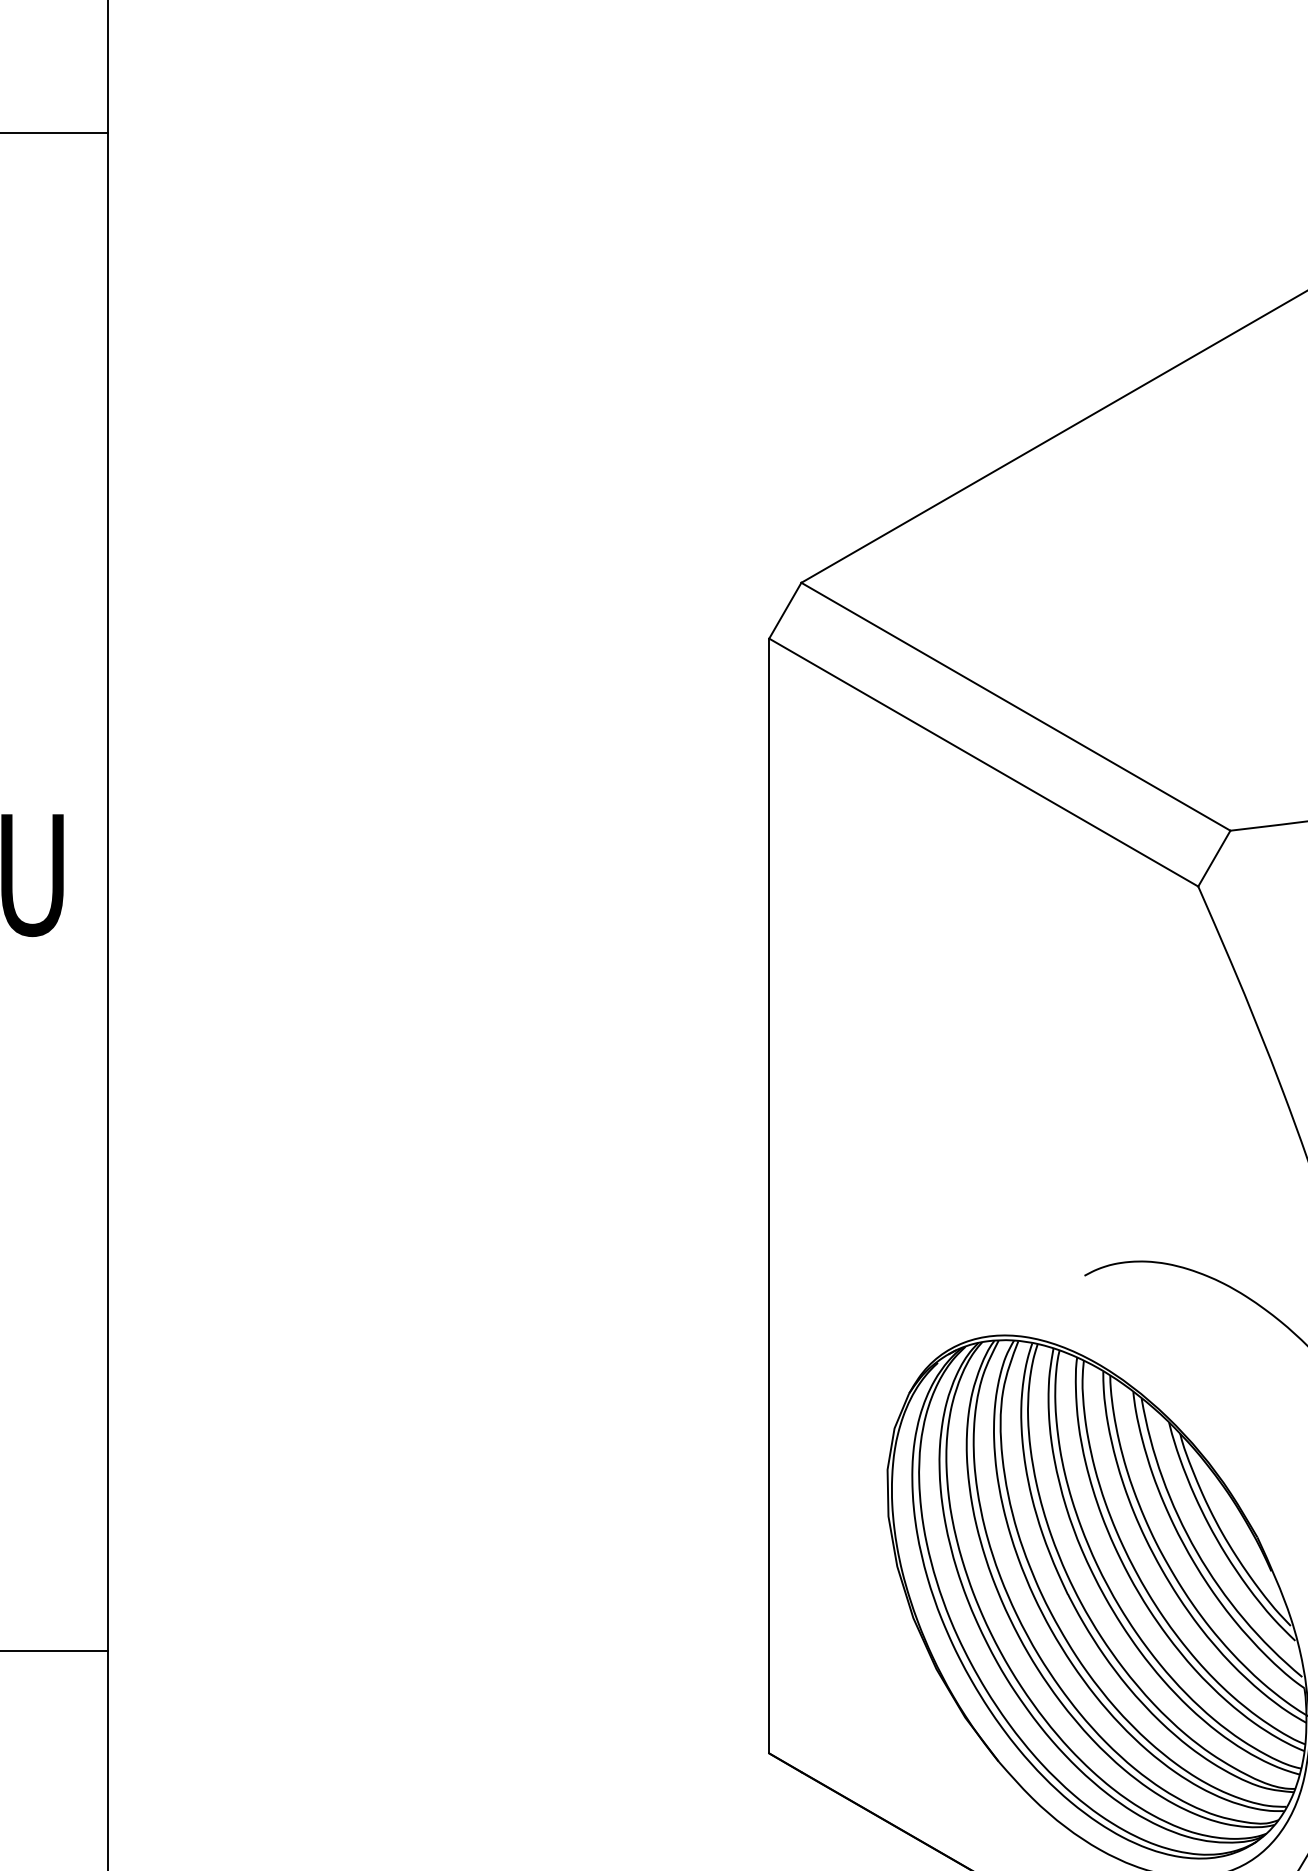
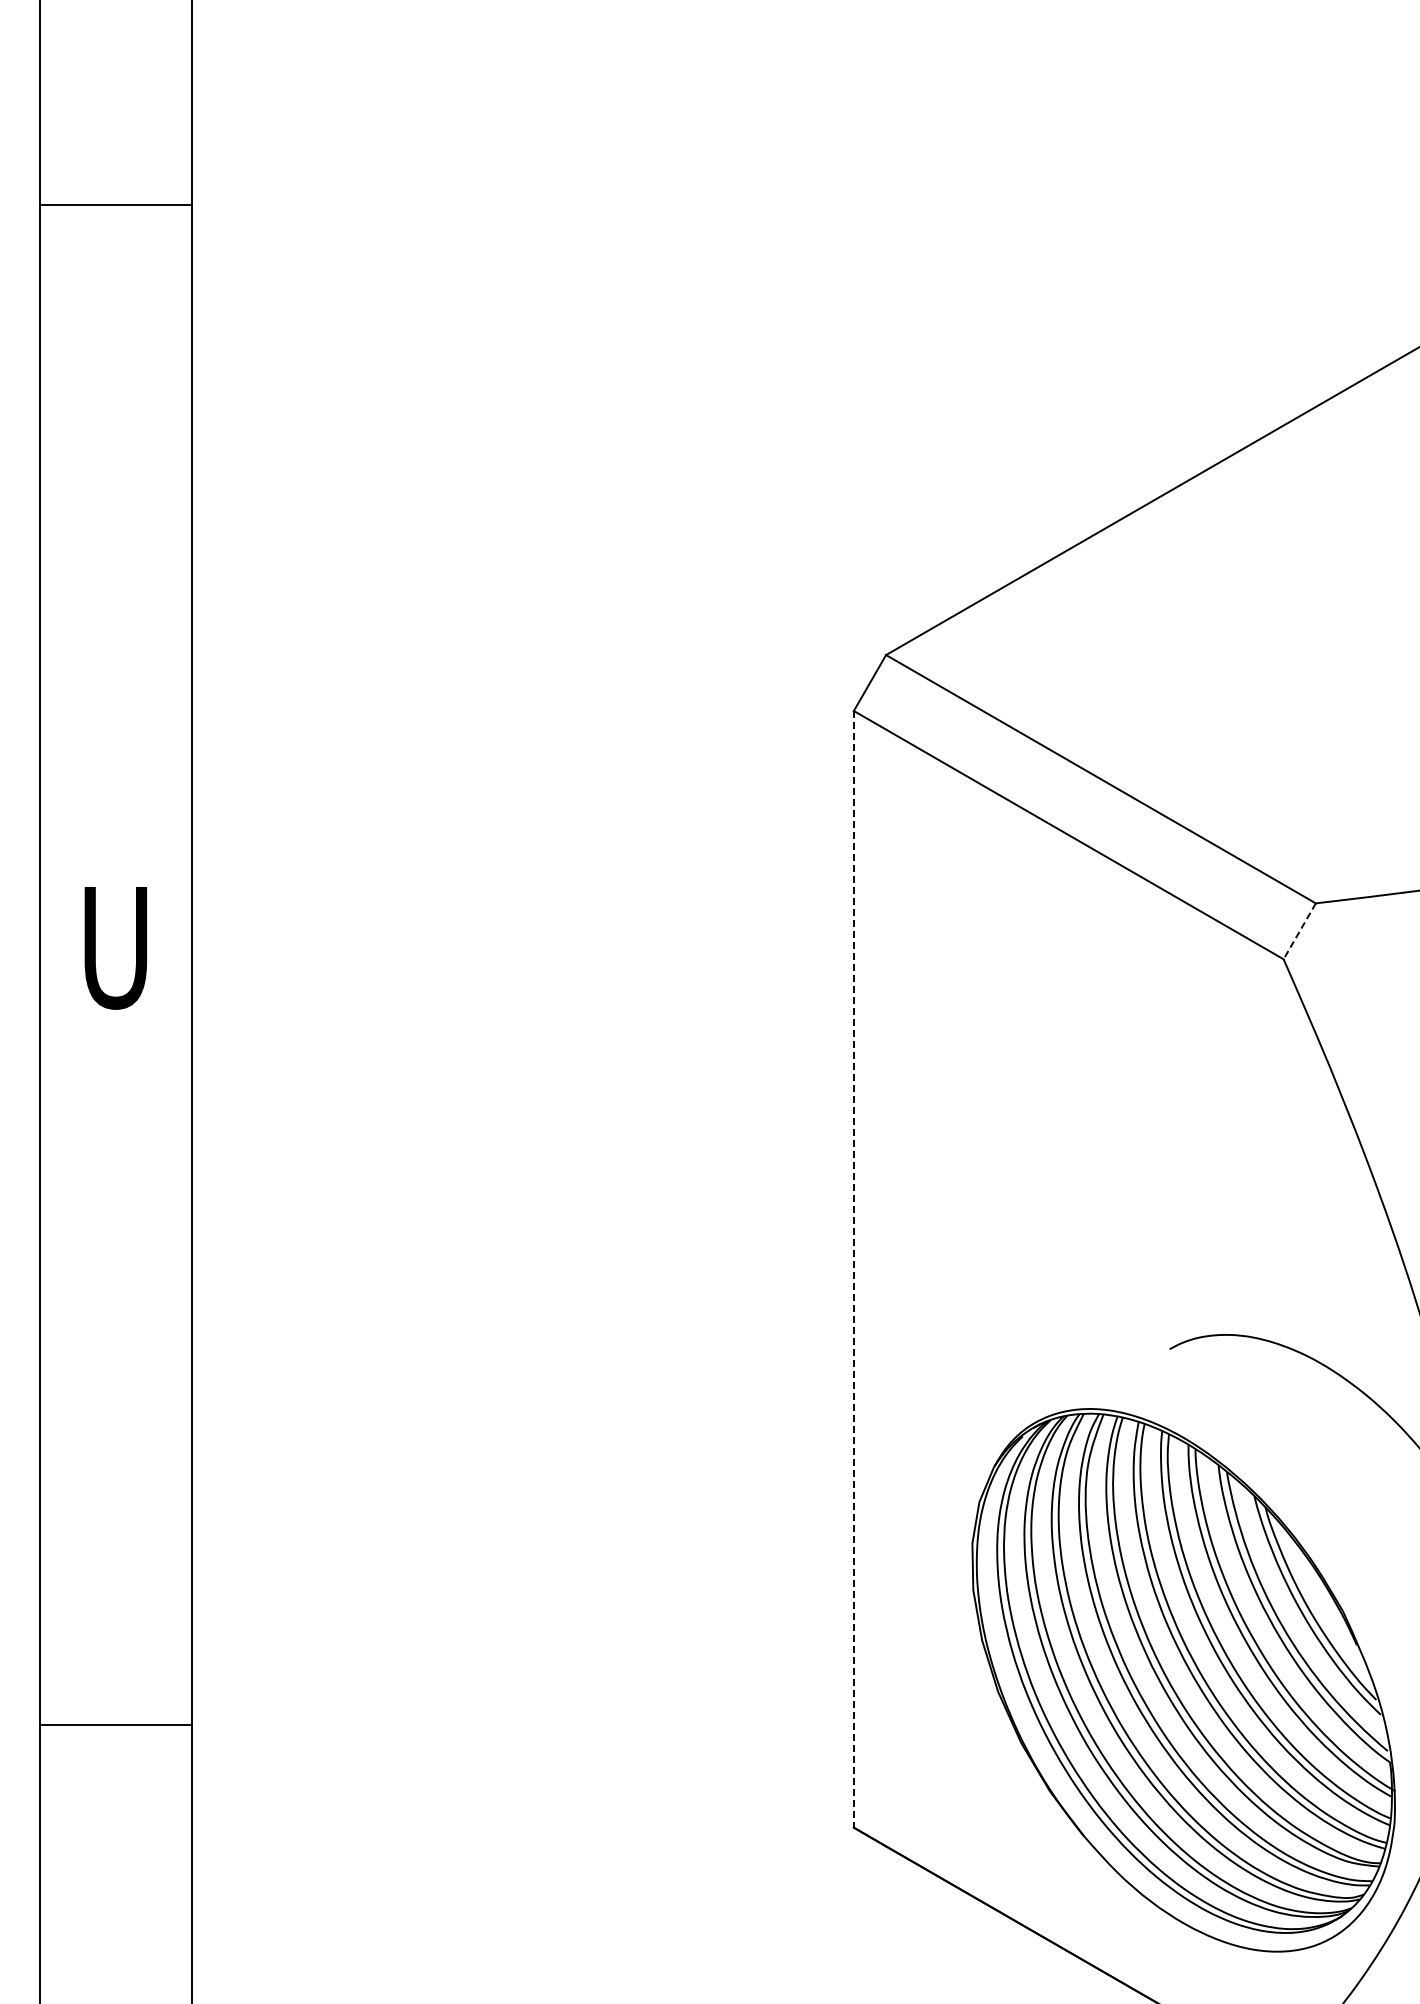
line: (1214, 858) -> (1299, 931), solid -> dashed
line: (768, 1196) -> (853, 1269), solid -> dashed

